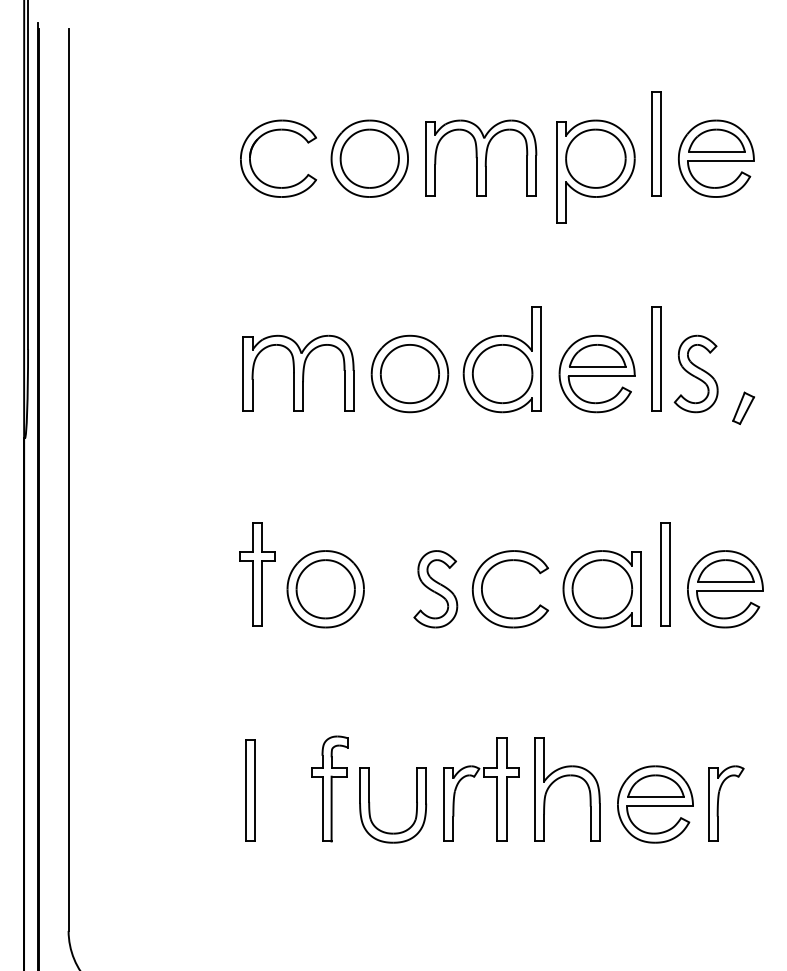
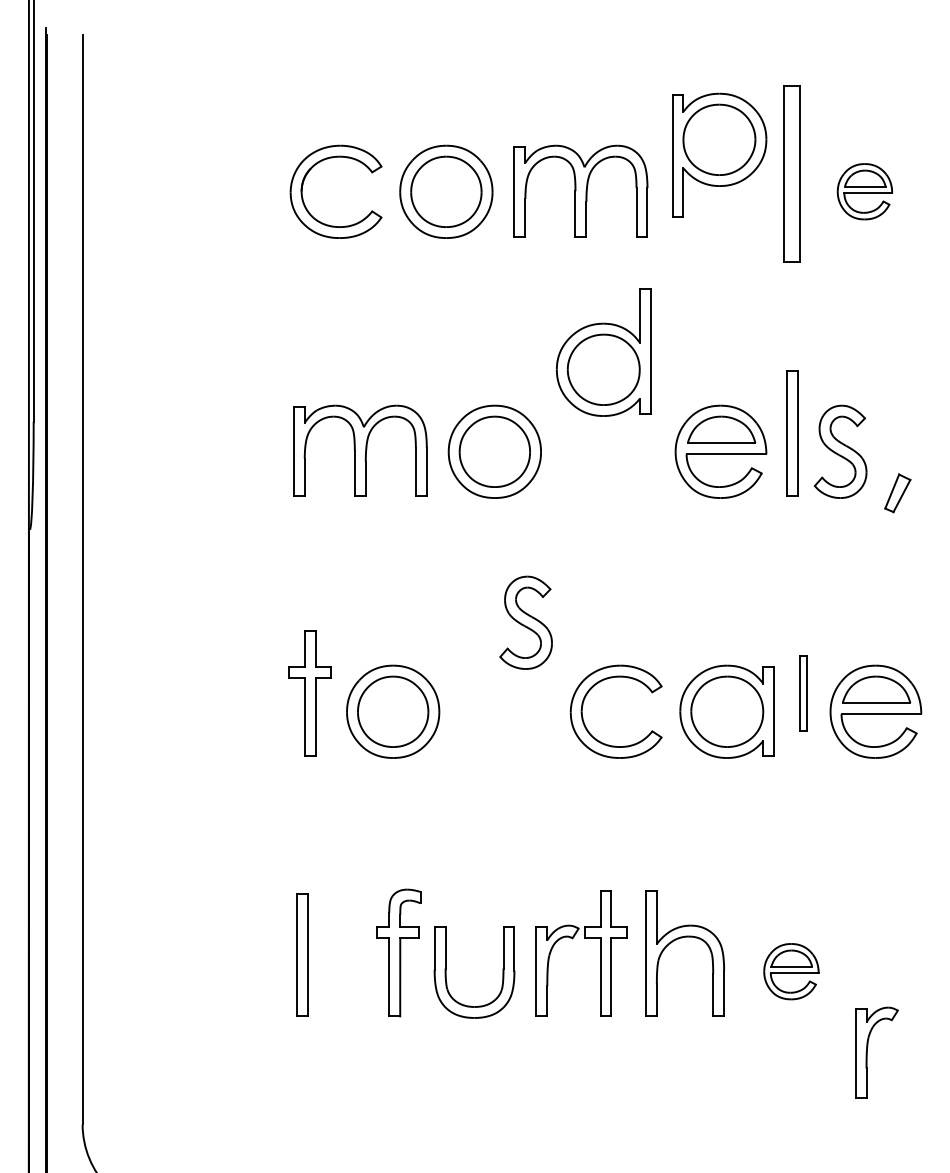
part: (656, 143) -> (792, 173), size x1.4
part: (716, 158) -> (864, 191), size x0.6
part: (595, 170) -> (719, 154), moved
part: (502, 359) -> (603, 352), moved
part: (665, 574) -> (803, 693), size x0.6
part: (435, 589) -> (525, 622), moved
part: (718, 803) -> (867, 1052), moved
part: (655, 804) -> (791, 971), size x0.6

